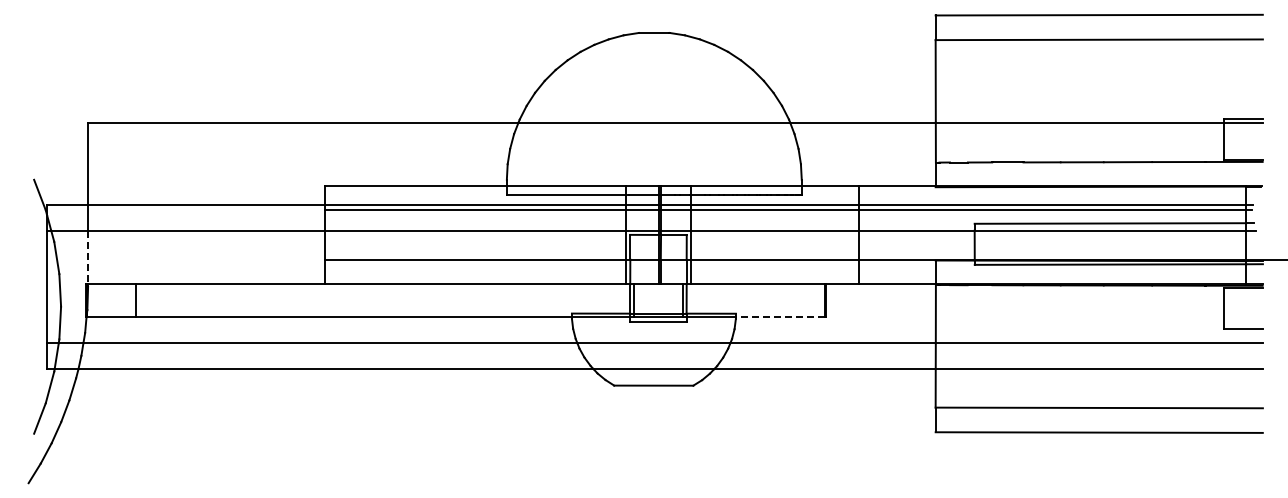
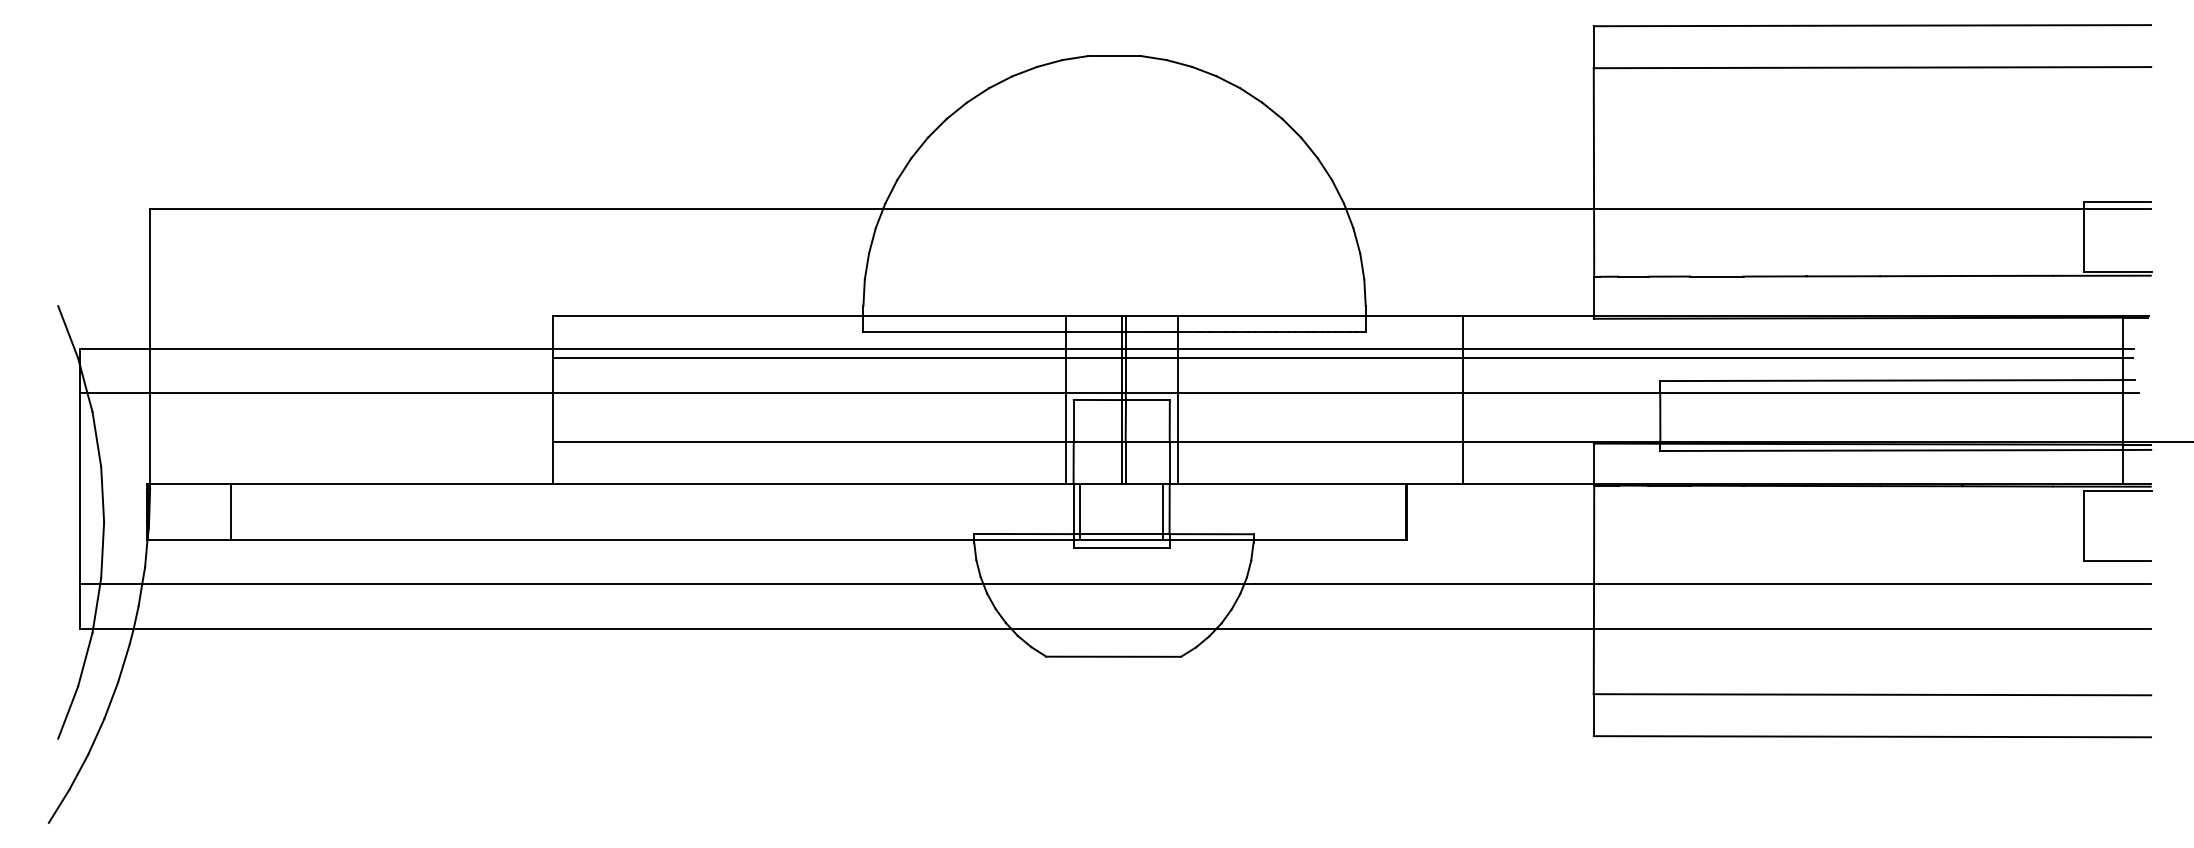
line: (88, 257) -> (150, 438), dashed -> solid
line: (780, 317) -> (1329, 540), dashed -> solid

